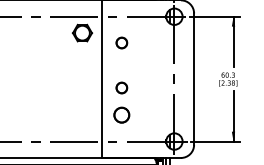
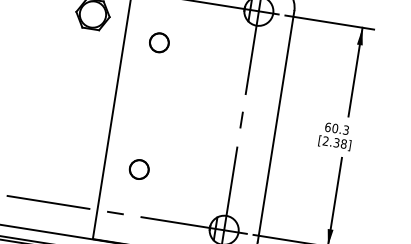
part: (121, 87) -> (146, 120), removed
part: (121, 115) -> (138, 169), size x0.71

